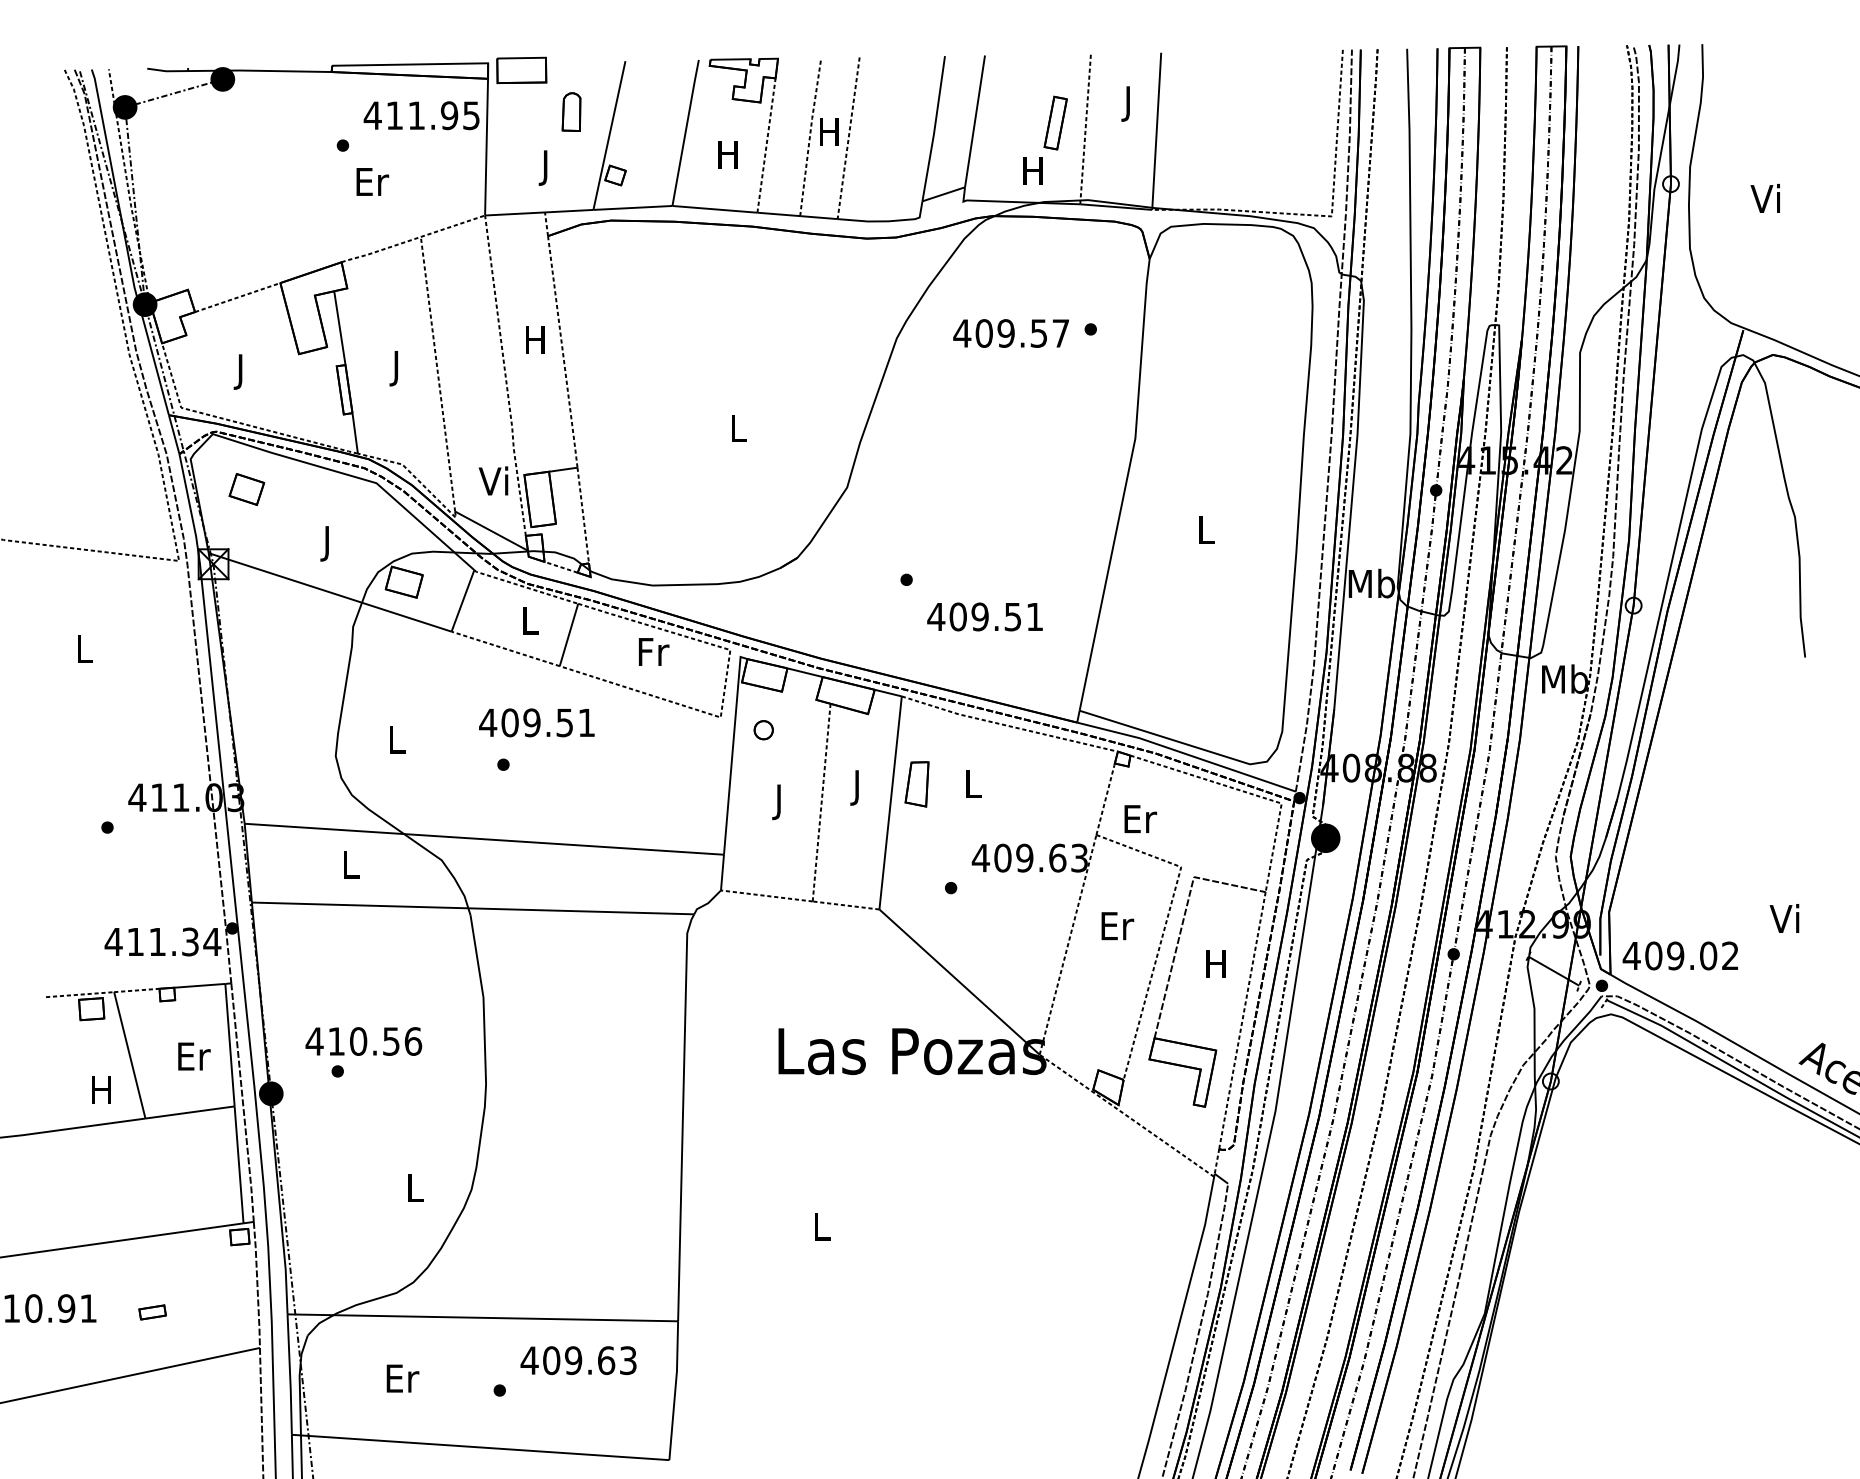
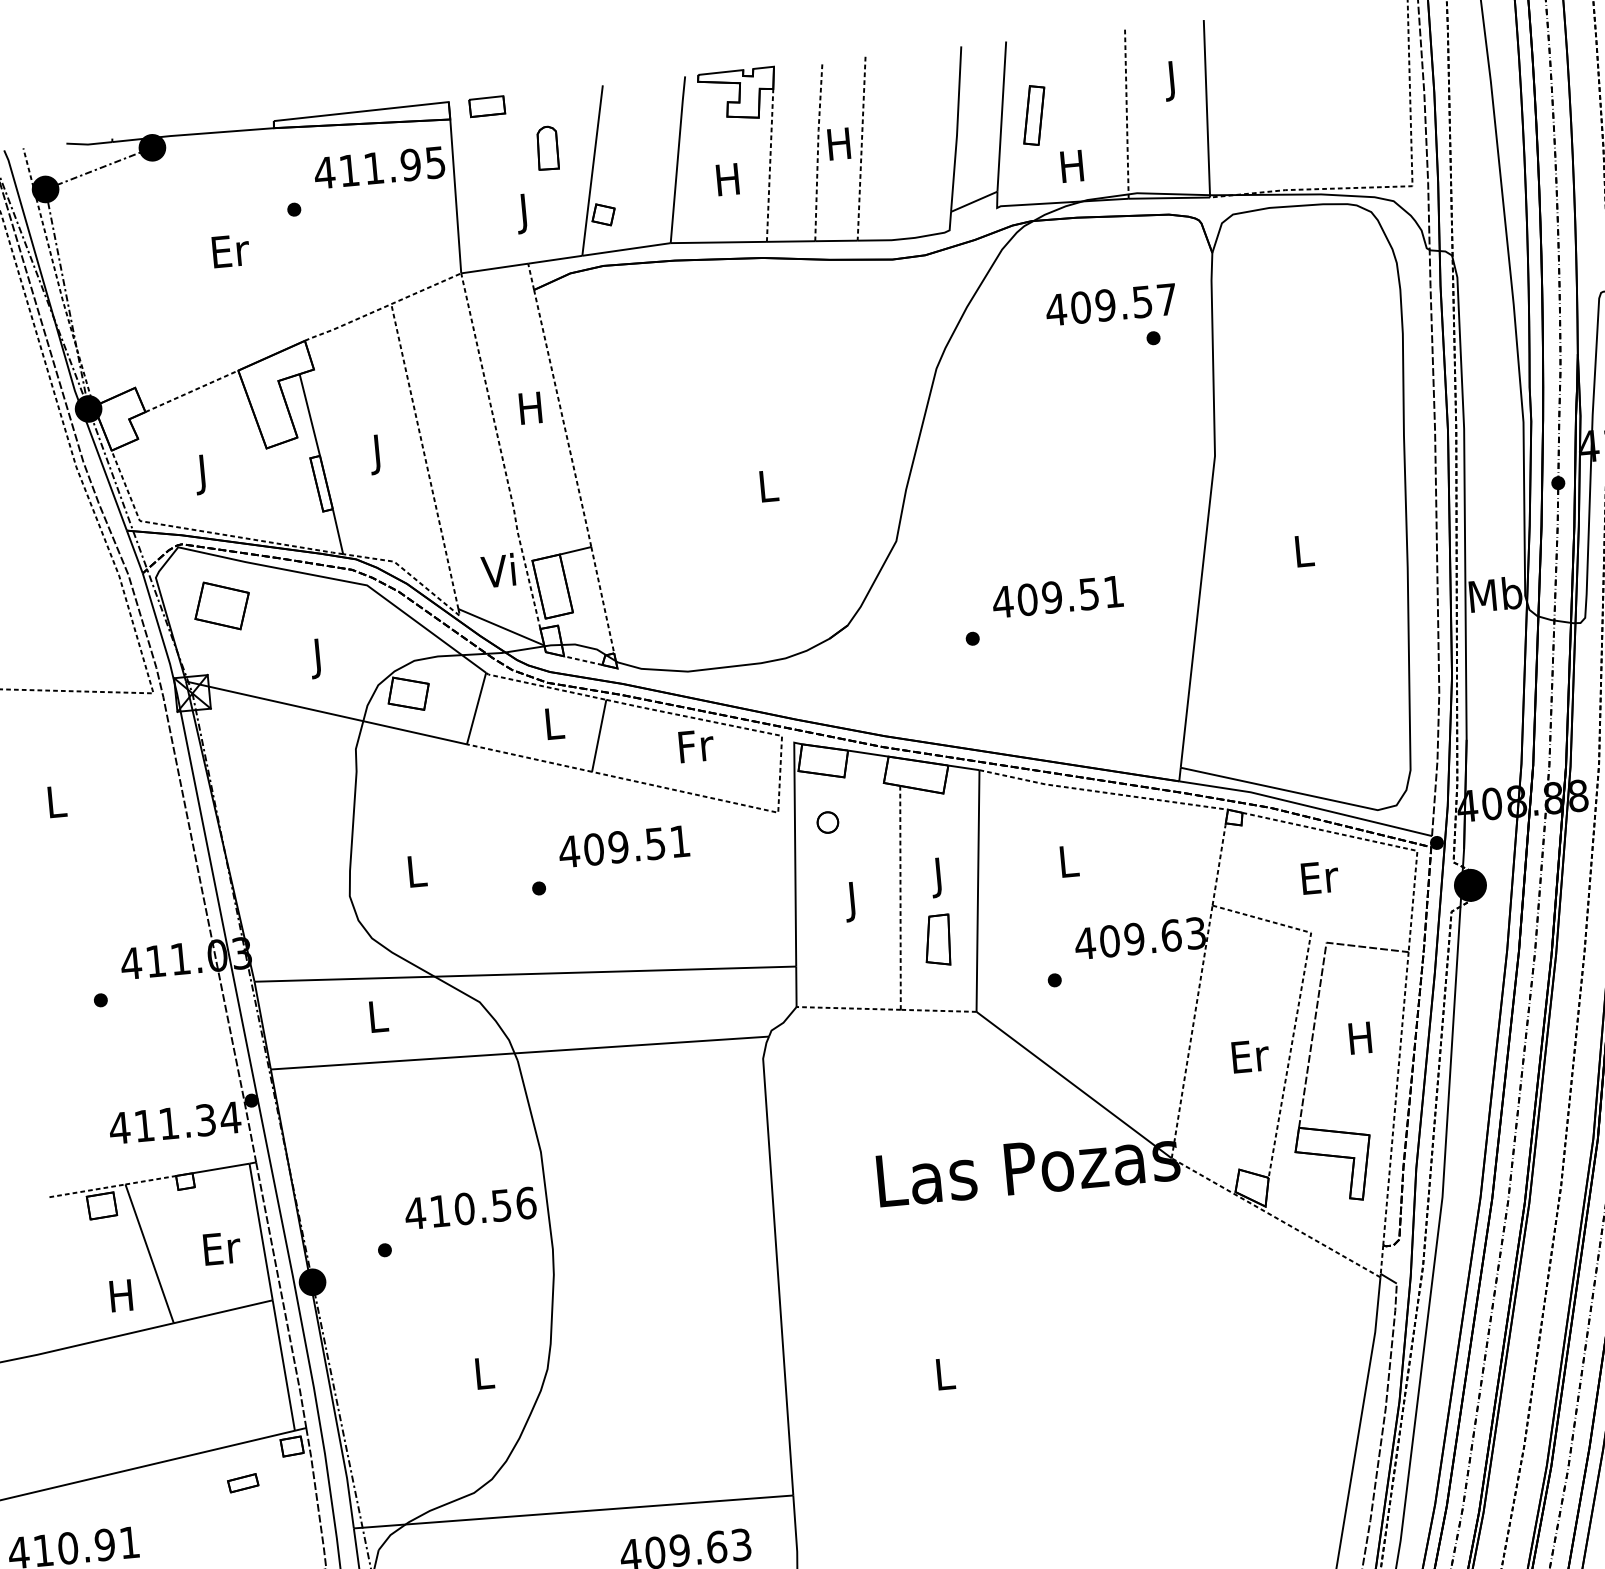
part: (521, 70) -> (487, 106), size x0.62
part: (1055, 122) -> (1033, 114), moved
text: (372, 181) -> (230, 250), moved
text: (1010, 333) -> (1110, 304), moved
part: (246, 489) -> (221, 606), size x1.43
text: (984, 616) -> (1057, 596), moved
text: (536, 722) -> (623, 846), moved
part: (916, 784) -> (937, 940), moved
text: (1140, 818) -> (1319, 876), moved
text: (1117, 926) -> (1250, 1056), moved
text: (363, 1041) -> (470, 1208), moved
part: (152, 1312) -> (243, 1483), moved

